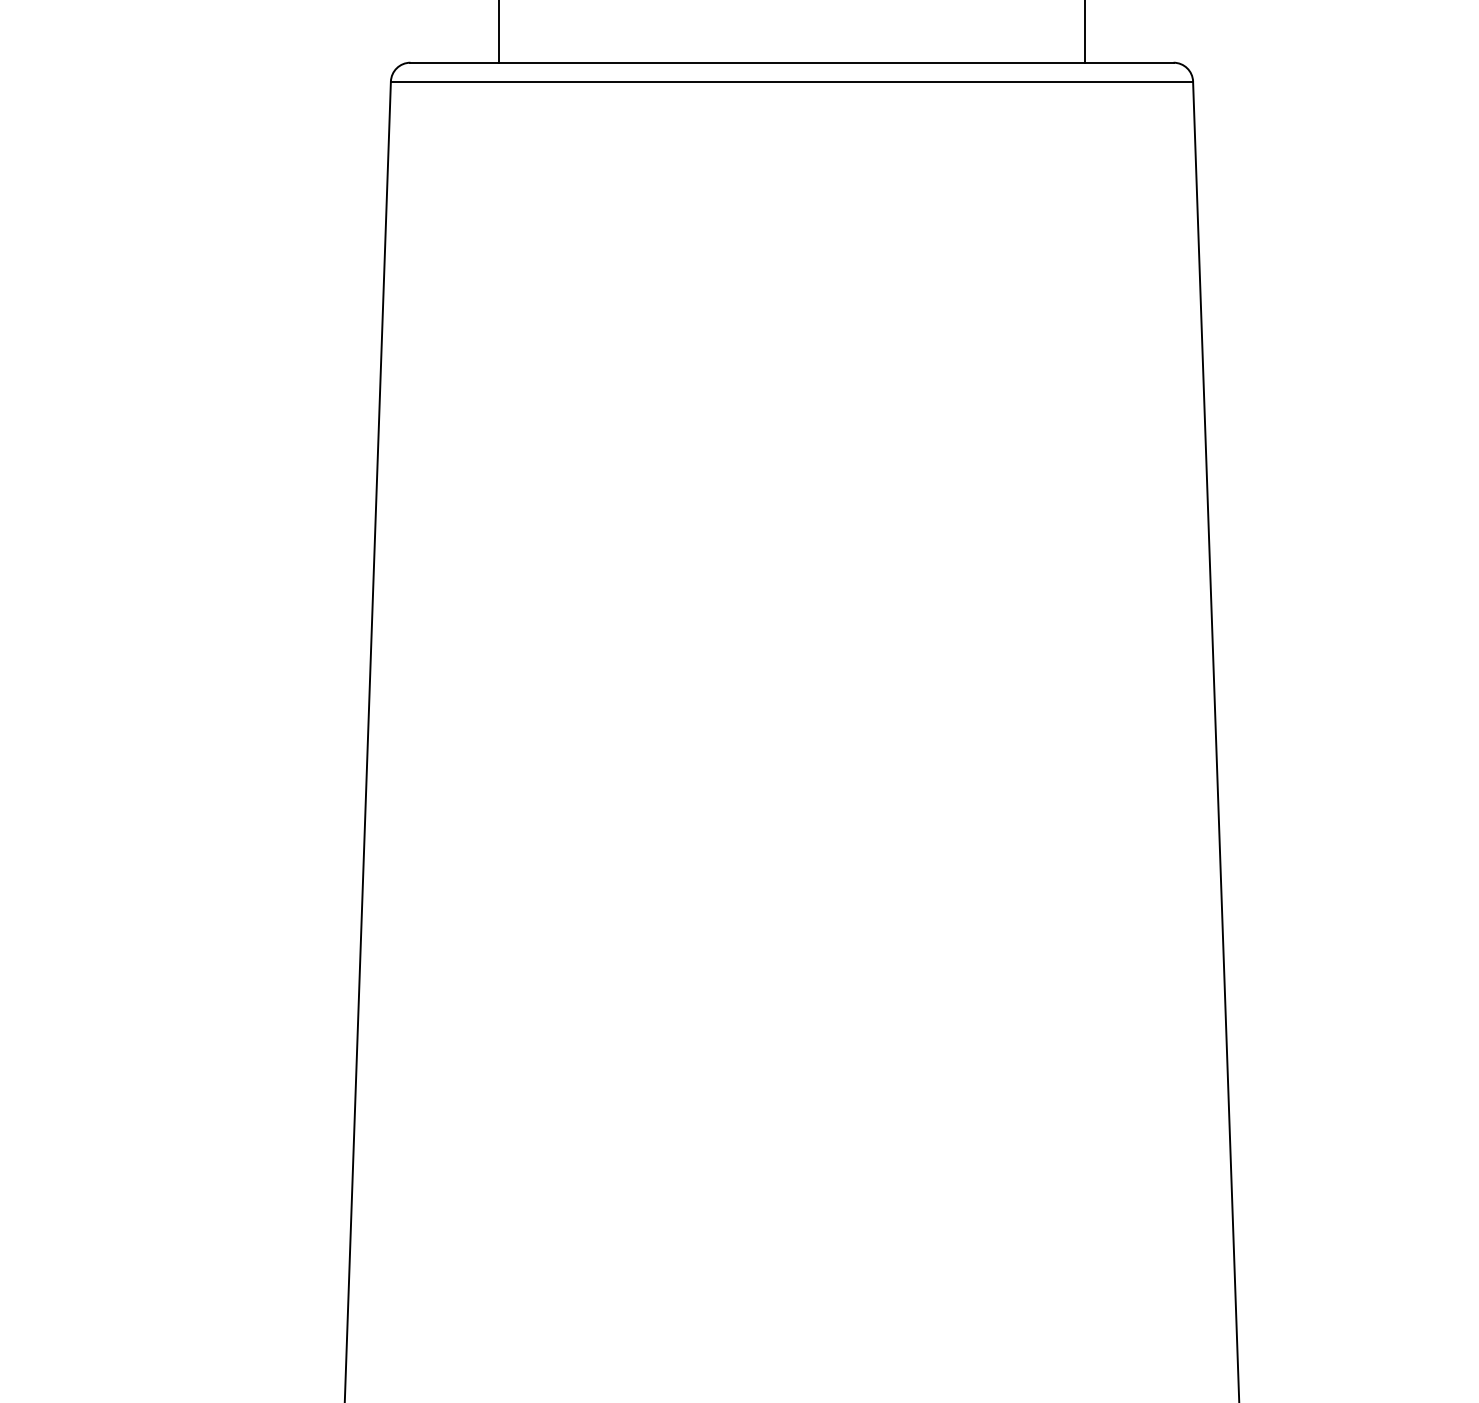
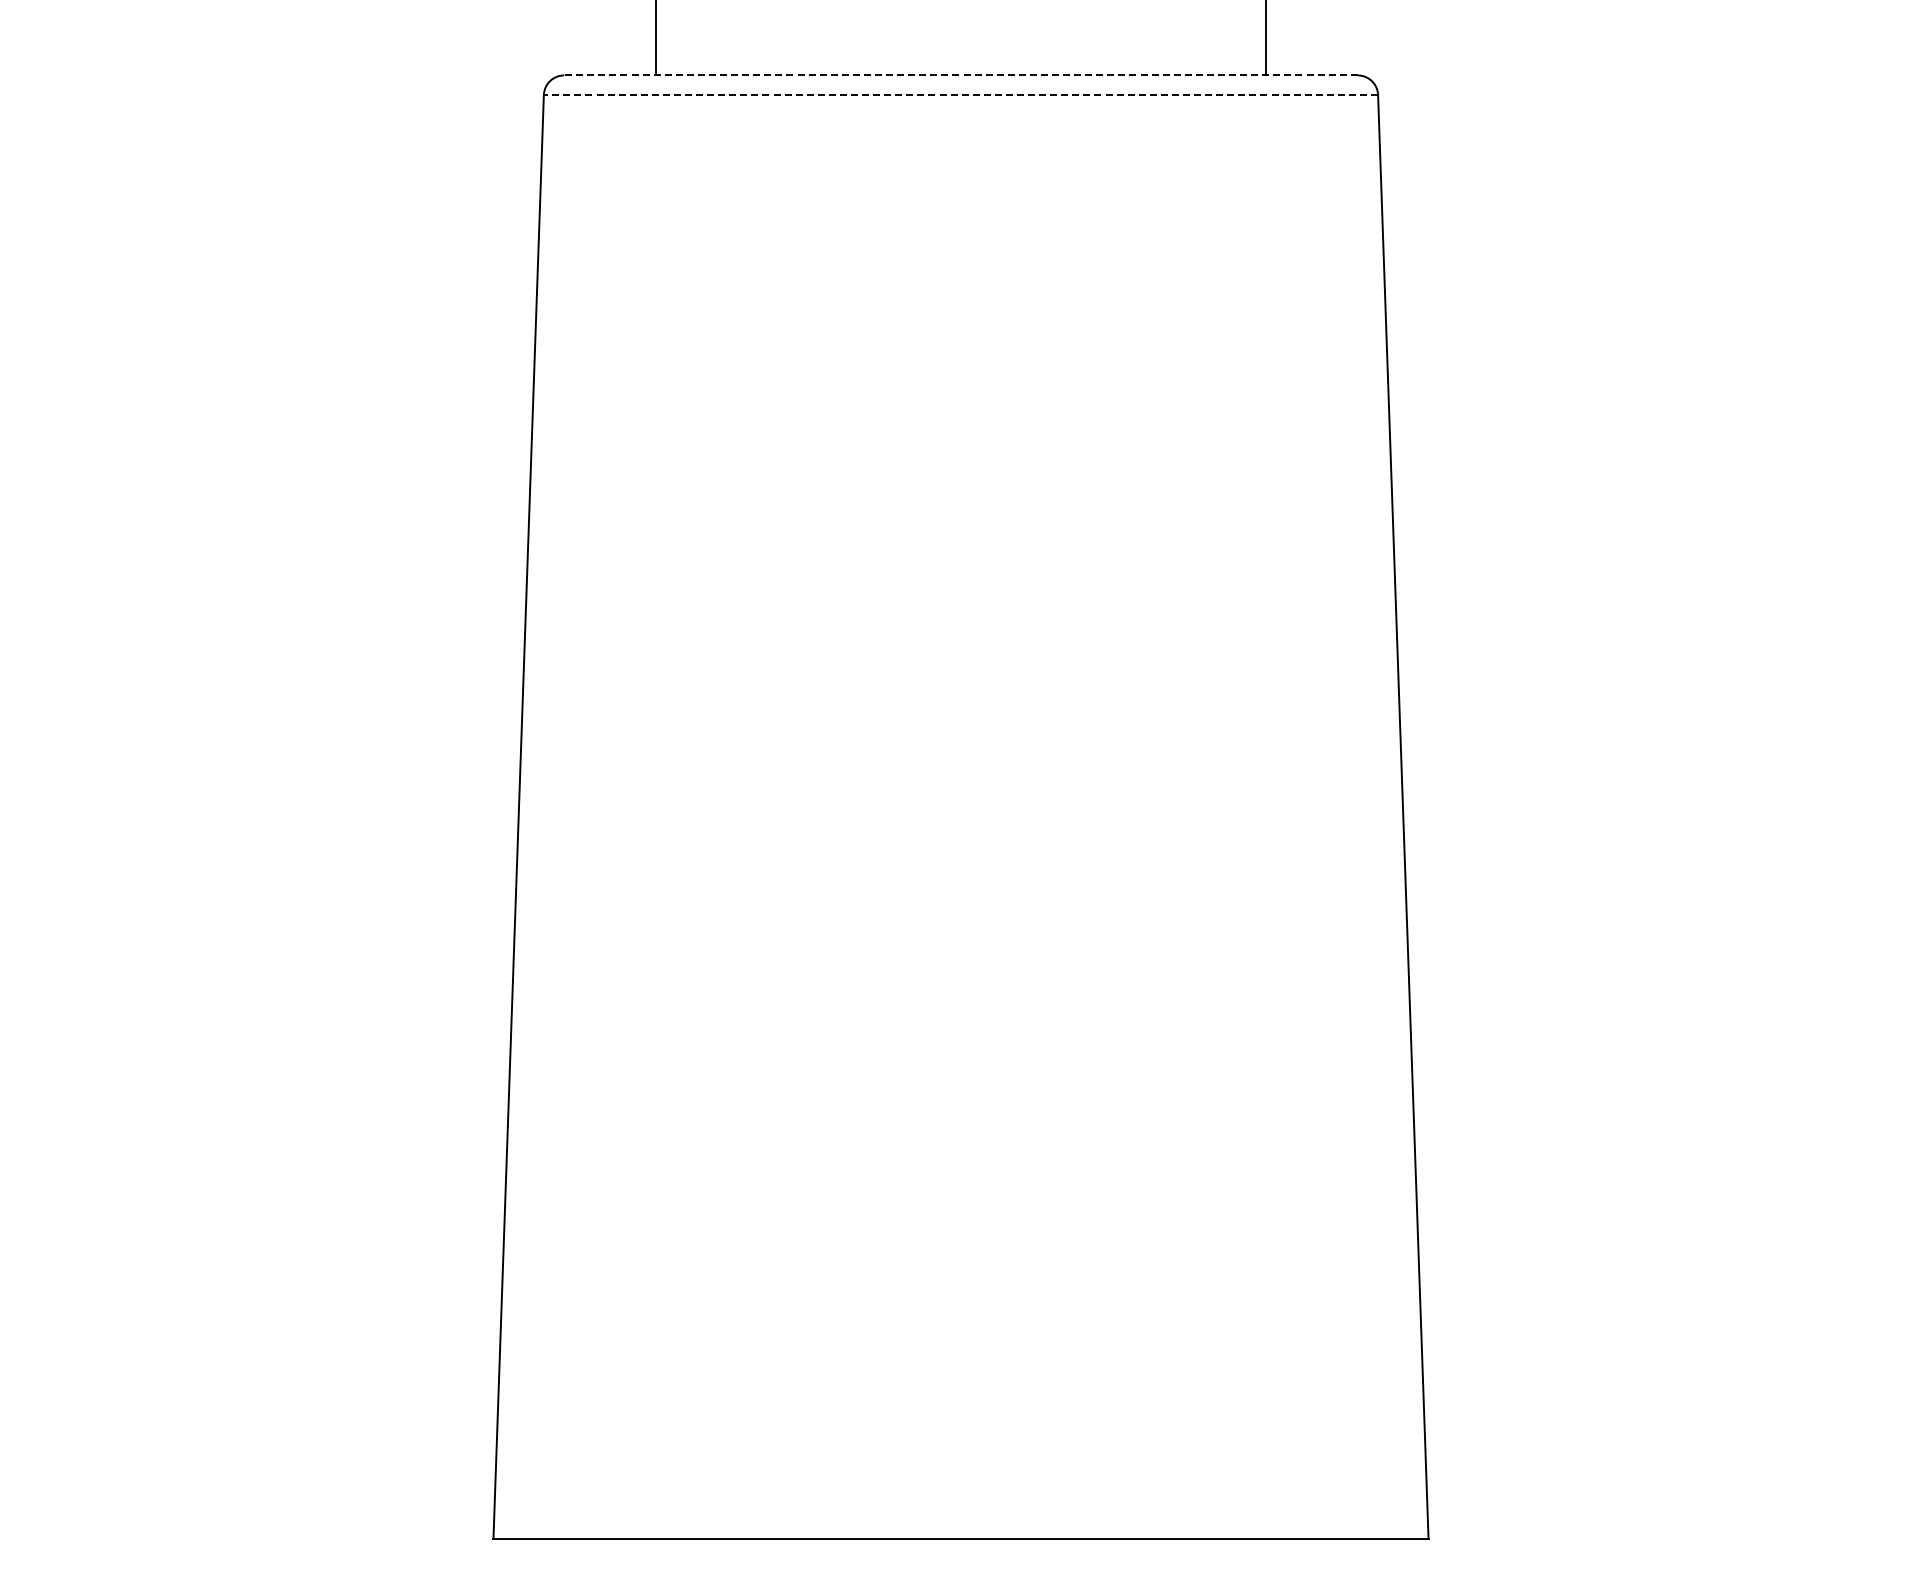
line: (792, 62) -> (961, 75), solid -> dashed
line: (791, 82) -> (960, 95), solid -> dashed

